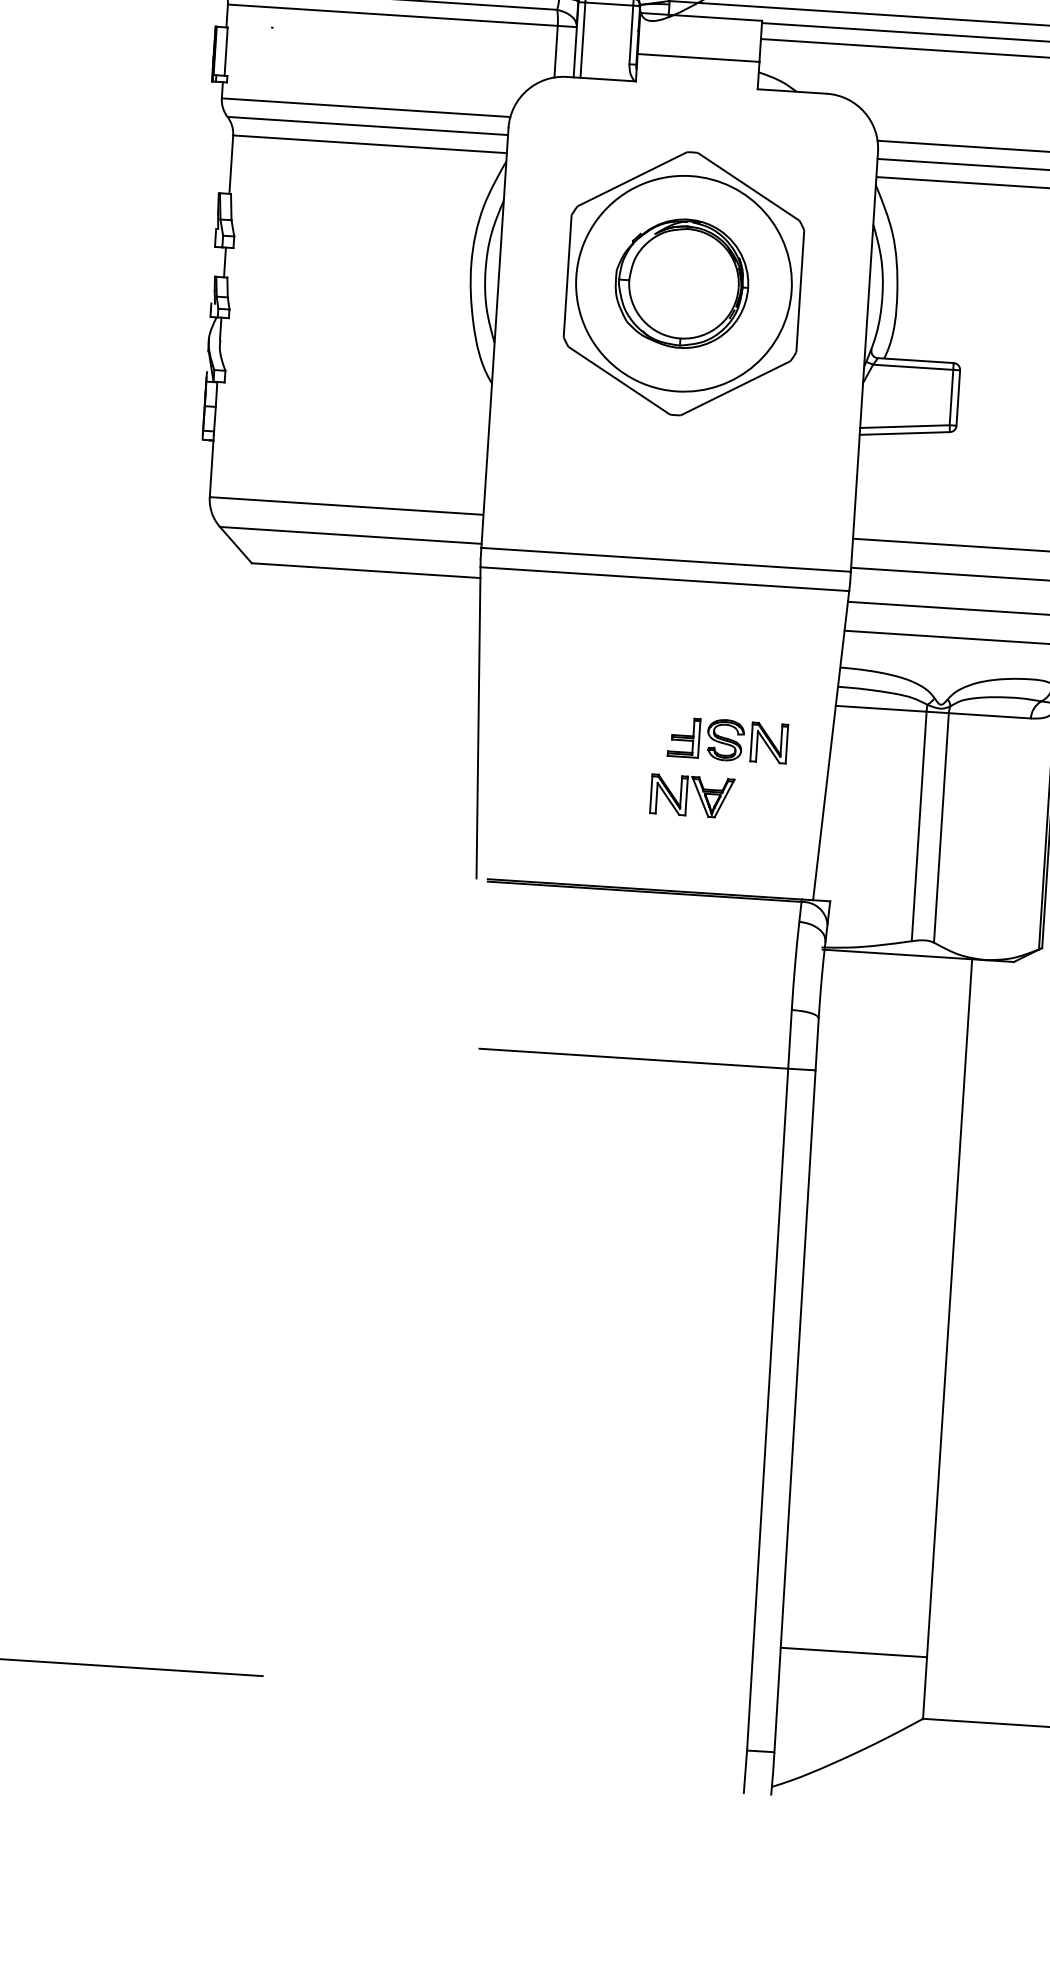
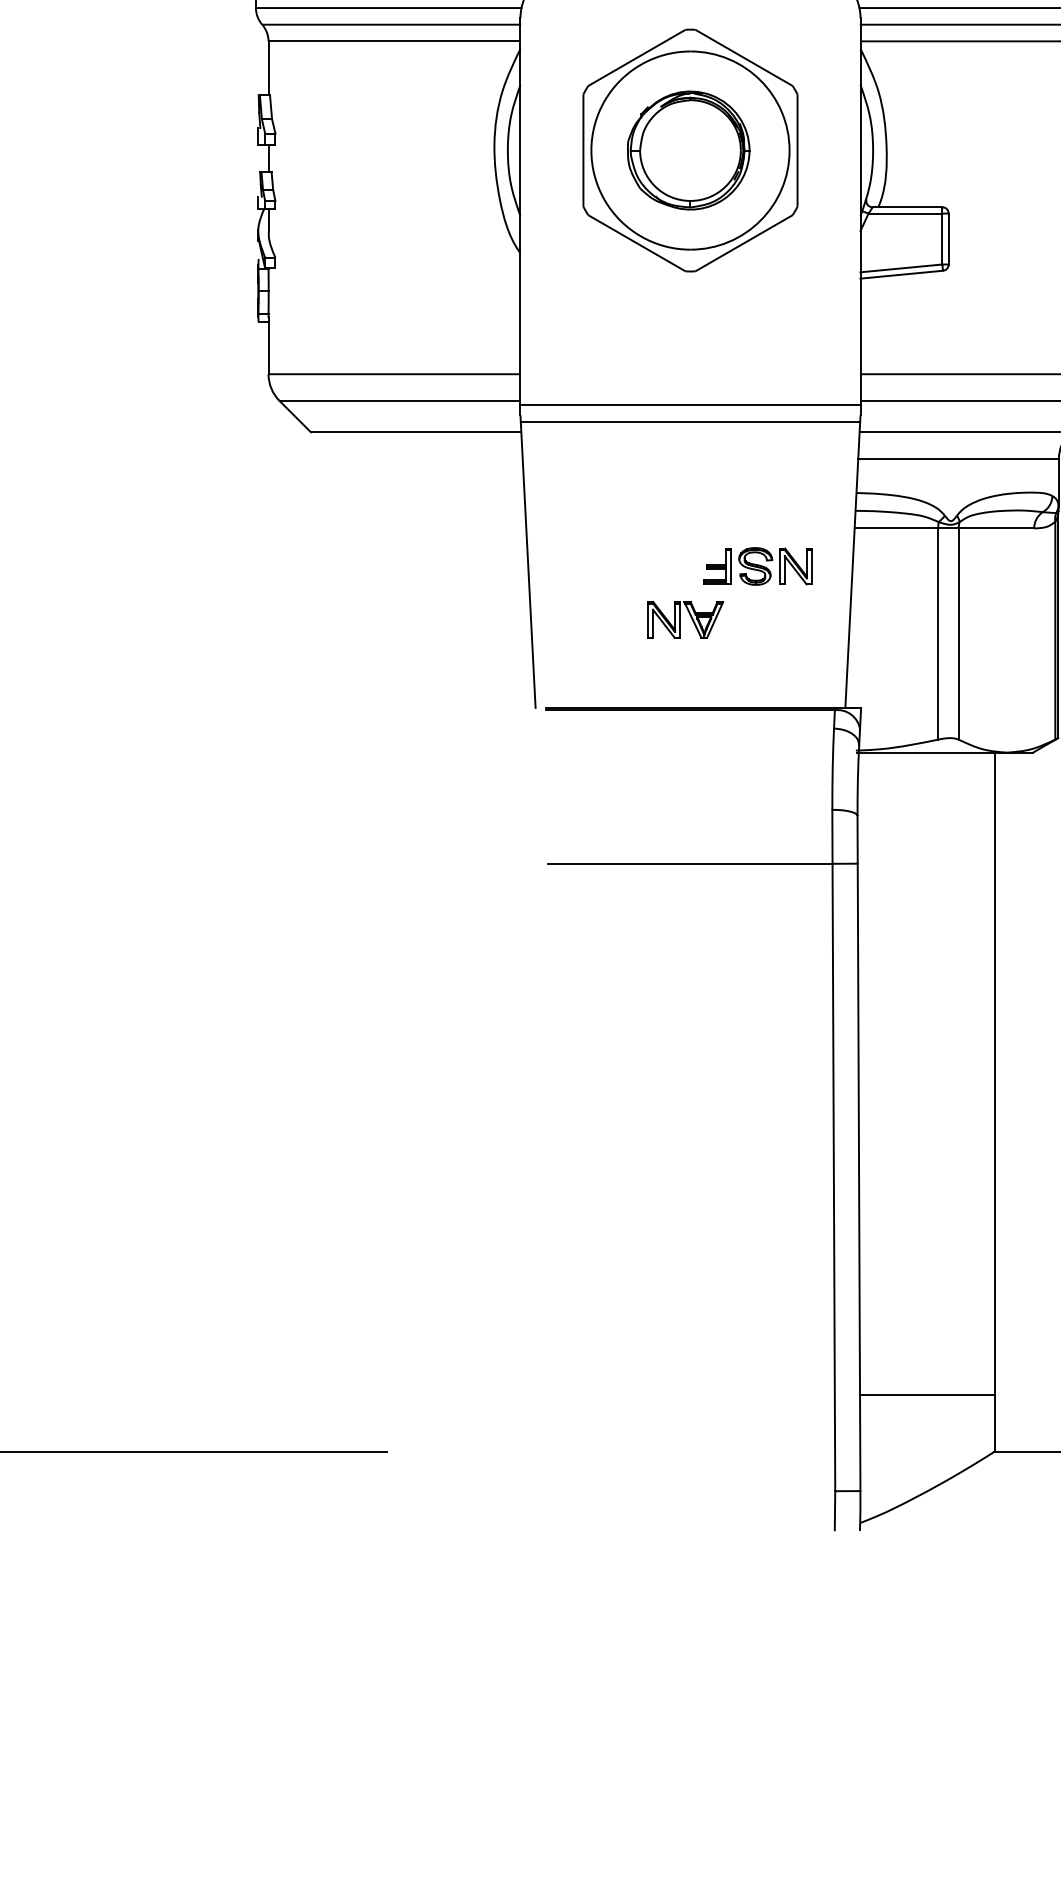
part: (692, 795) -> (685, 619), moved

